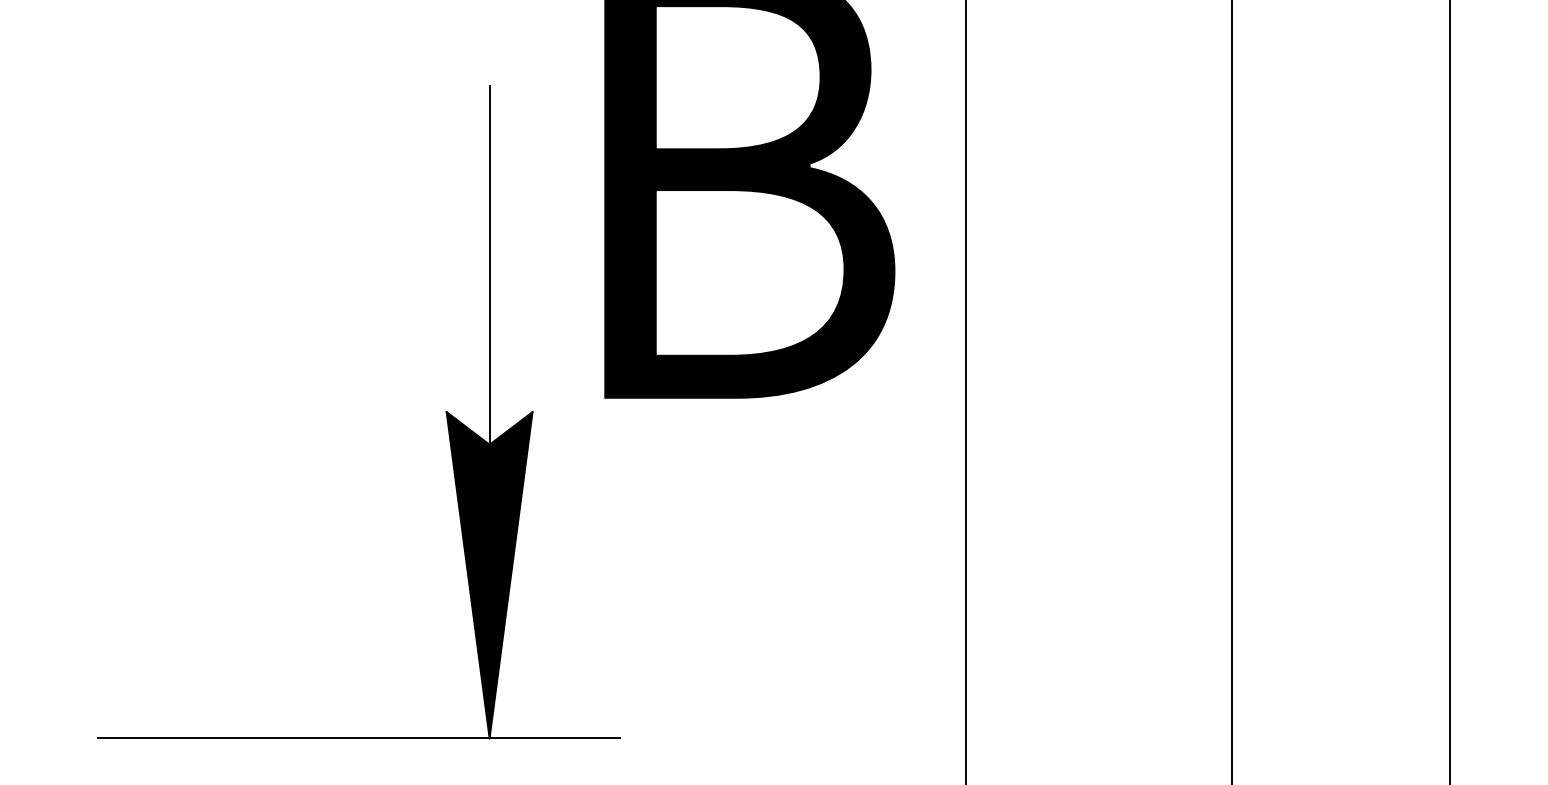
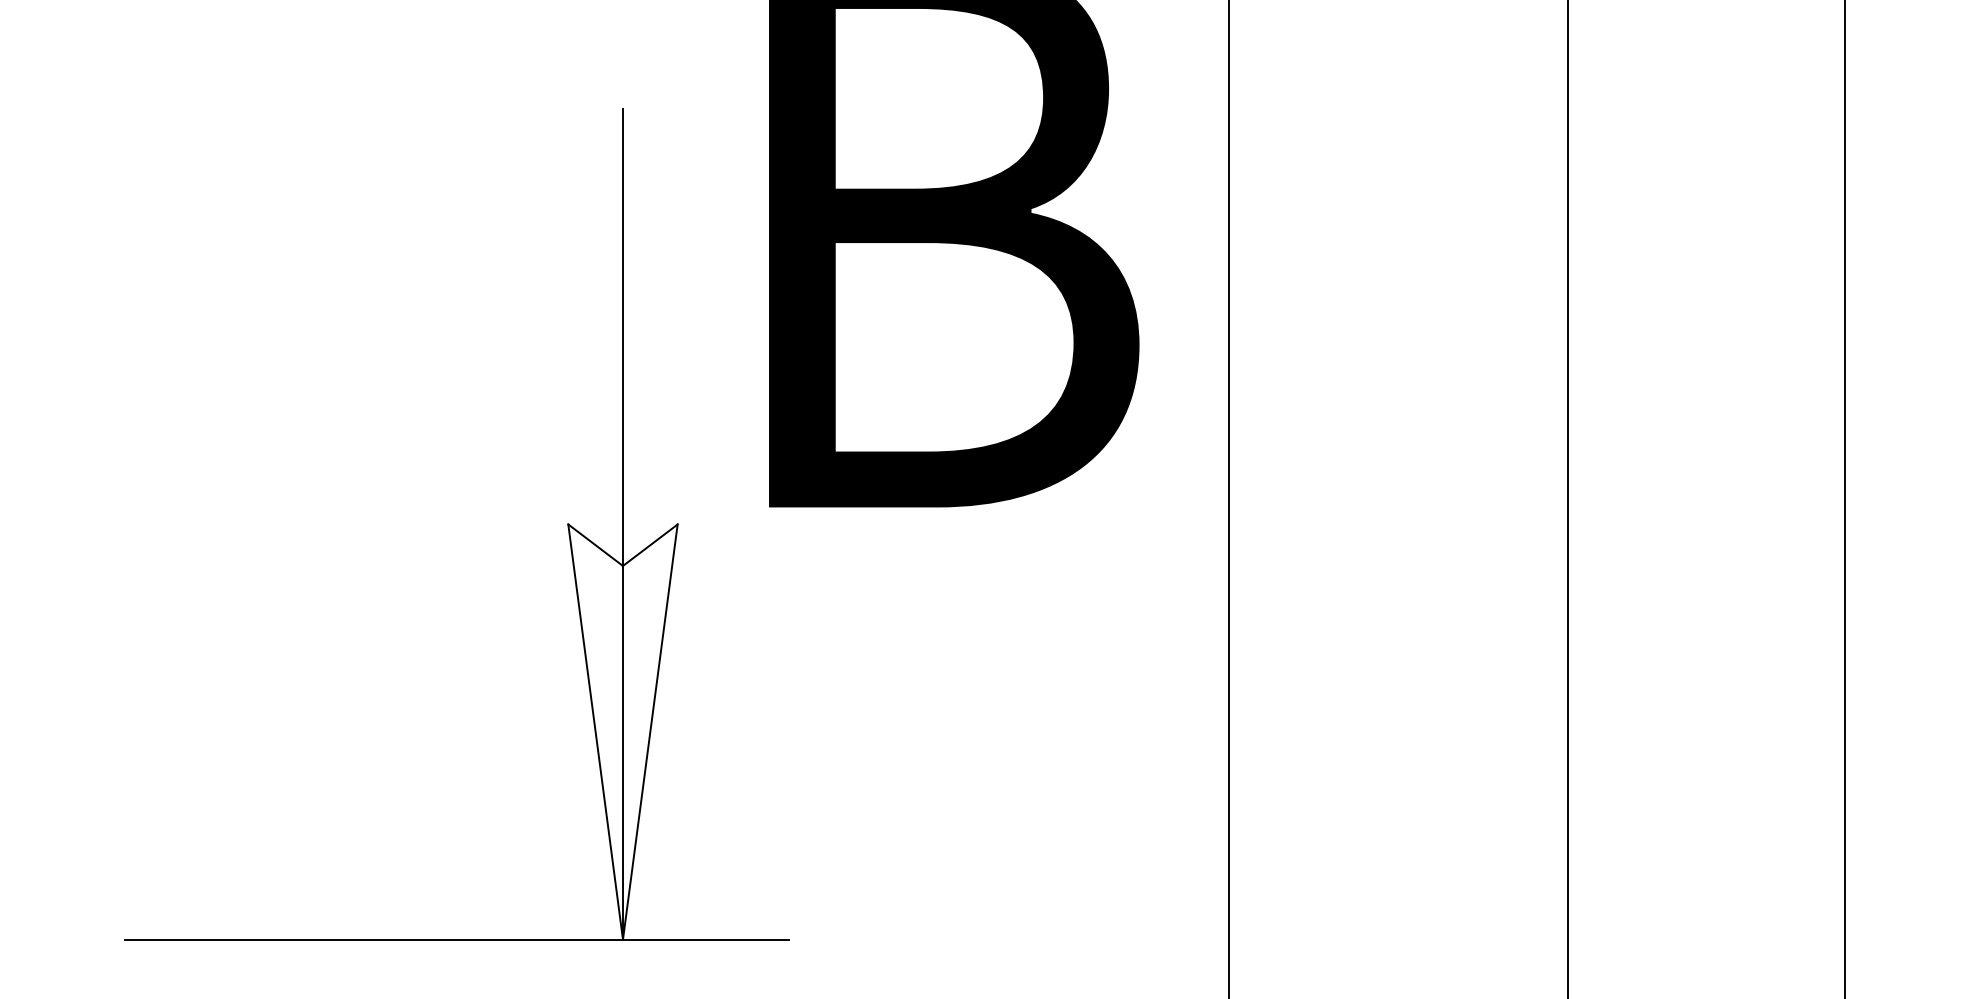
fill: (489, 574) -> (622, 731), removed

